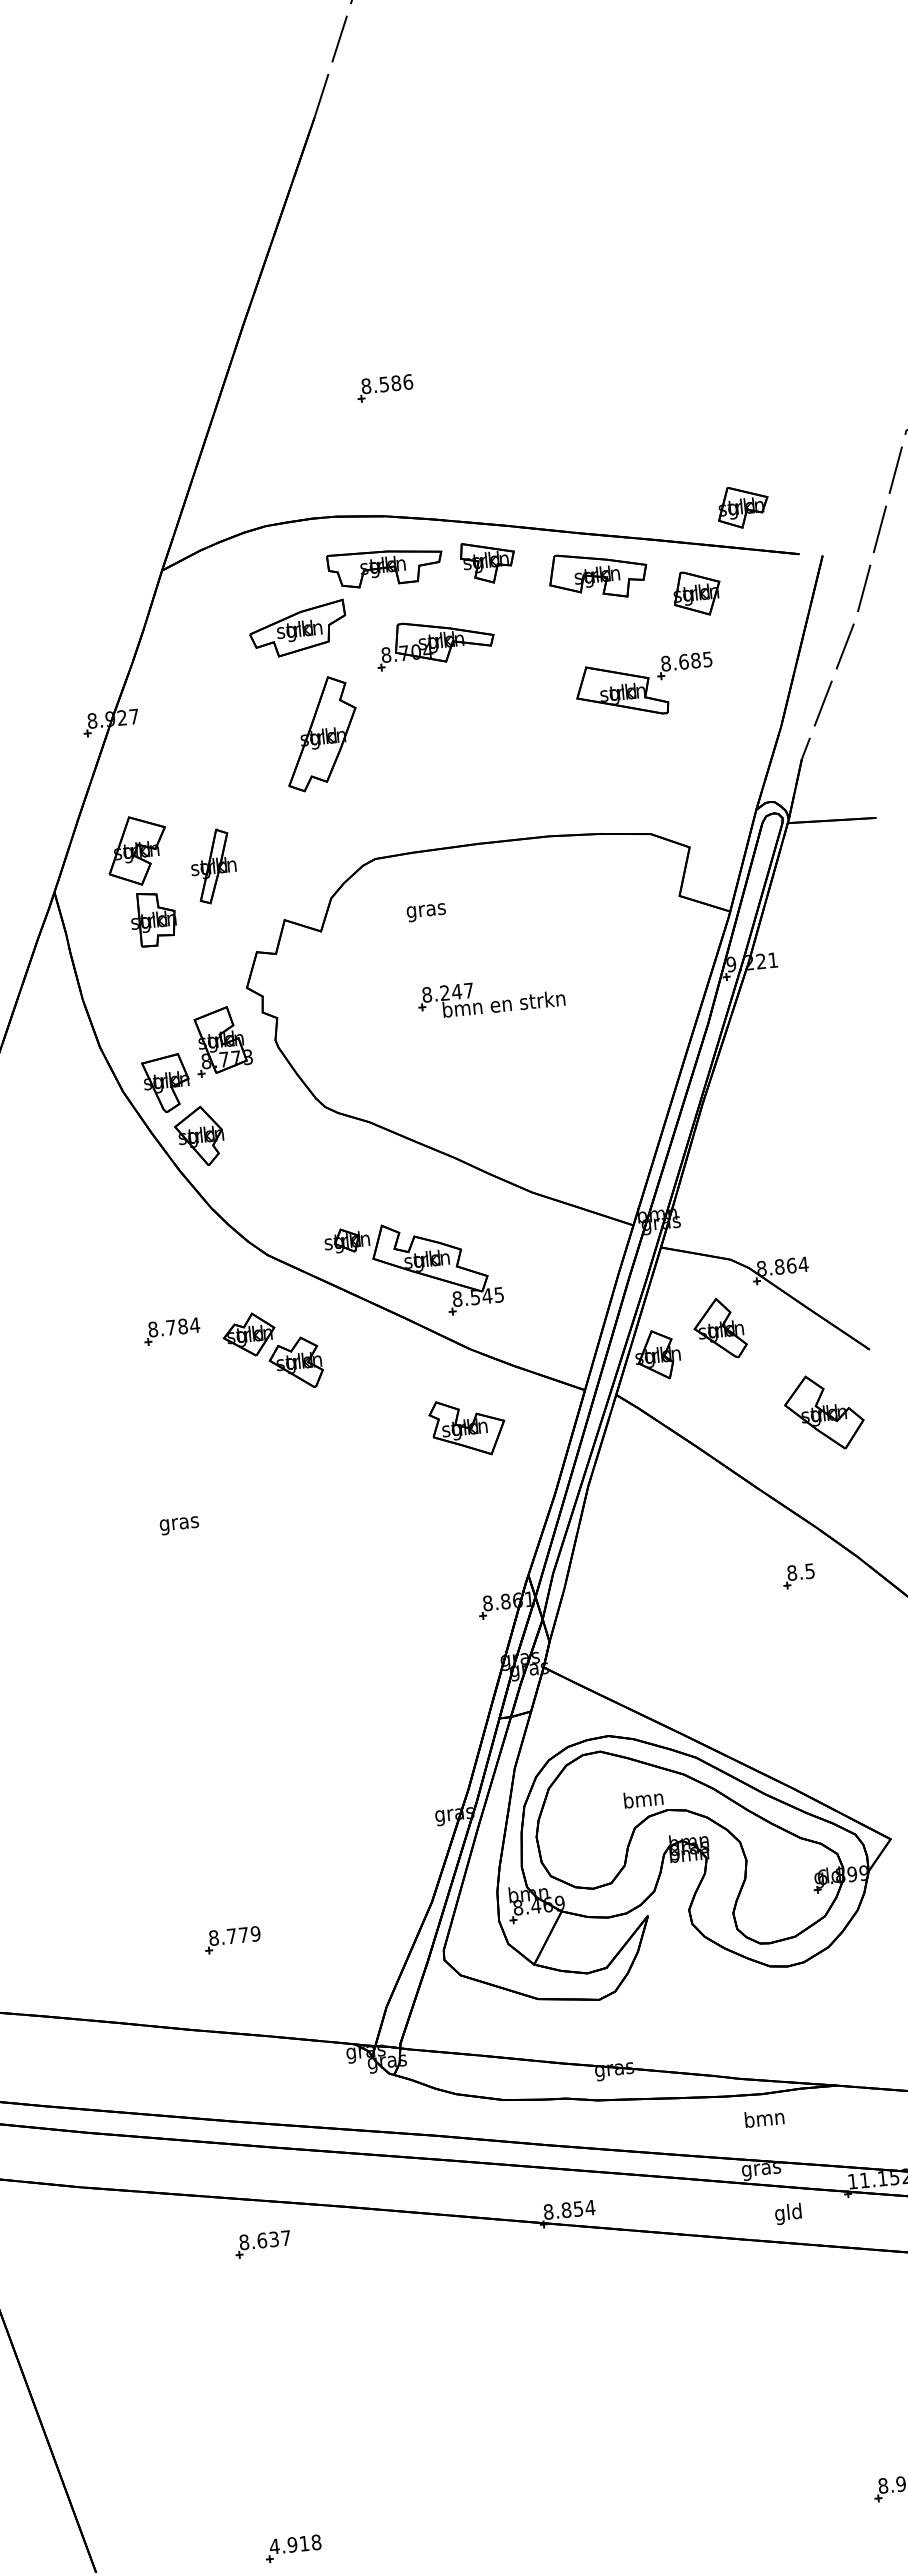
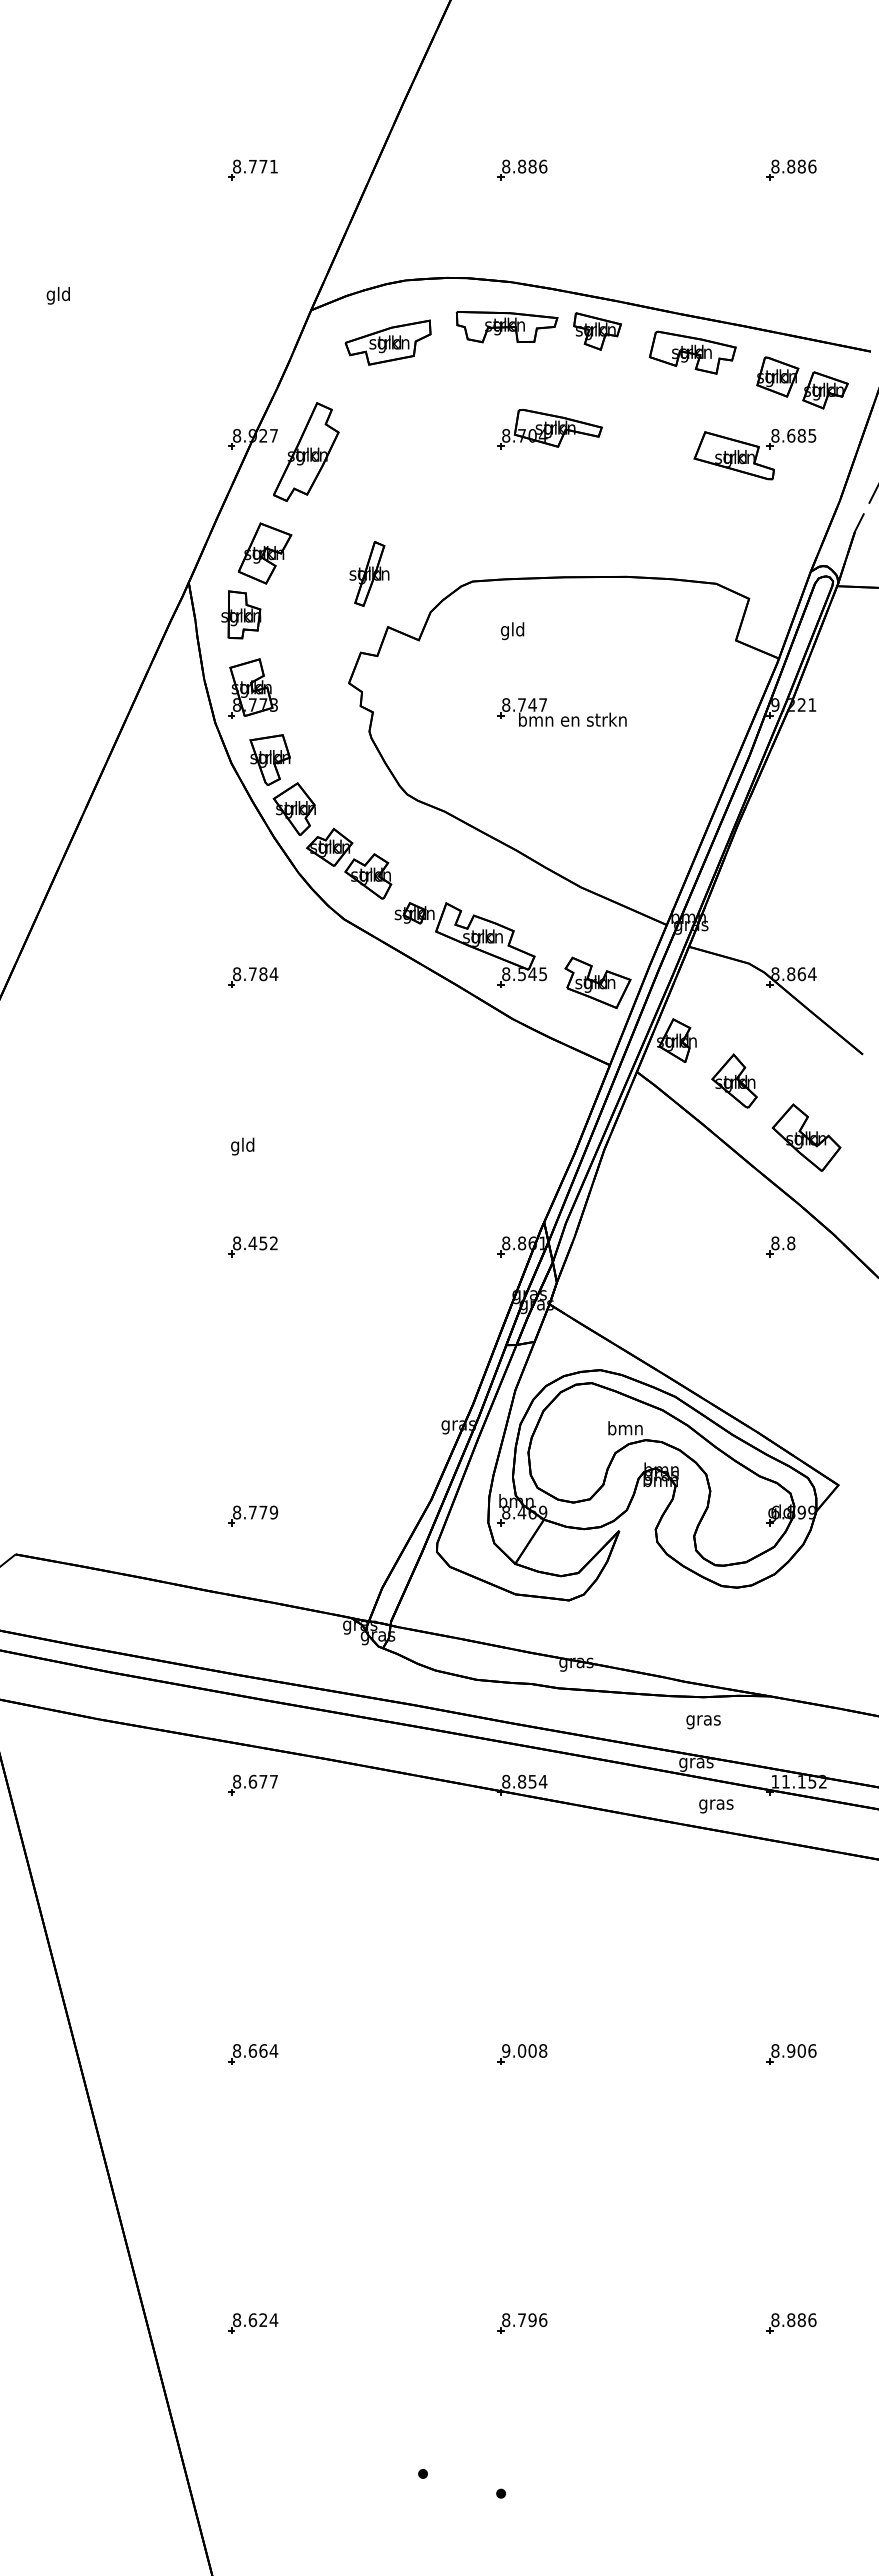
part: (689, 357) -> (791, 169), added
text: (384, 384) -> (522, 166), 8.586 -> 8.886
part: (79, 418) -> (252, 169), added
part: (742, 507) -> (825, 390), moved
part: (297, 629) -> (387, 342), moved
part: (434, 643) -> (549, 429), moved
part: (644, 687) -> (754, 454), moved
part: (321, 733) -> (306, 451), moved
part: (213, 865) -> (369, 573), moved
text: (425, 911) -> (512, 631), gras -> gld
part: (153, 918) -> (241, 614), moved
text: (444, 992) -> (521, 704), 8.247 -> 8.747
part: (221, 1040) -> (252, 688), moved
part: (719, 1328) -> (734, 1080), moved
part: (273, 1350) -> (349, 863), moved
part: (824, 1412) -> (806, 1137), moved
part: (467, 1427) -> (597, 982), moved
text: (178, 1523) -> (242, 1146), gras -> gld
text: (810, 1571) -> (791, 1243), 8.5 -> 8.8
part: (201, 1635) -> (252, 1246), added
text: (764, 2120) -> (703, 1720), bmn -> gras
text: (788, 2213) -> (716, 1804), gld -> gras
text: (274, 2239) -> (263, 1781), 8.637 -> 8.677
part: (597, 2518) -> (522, 2054), added
text: (295, 2544) -> (255, 2050), 4.918 -> 8.664

